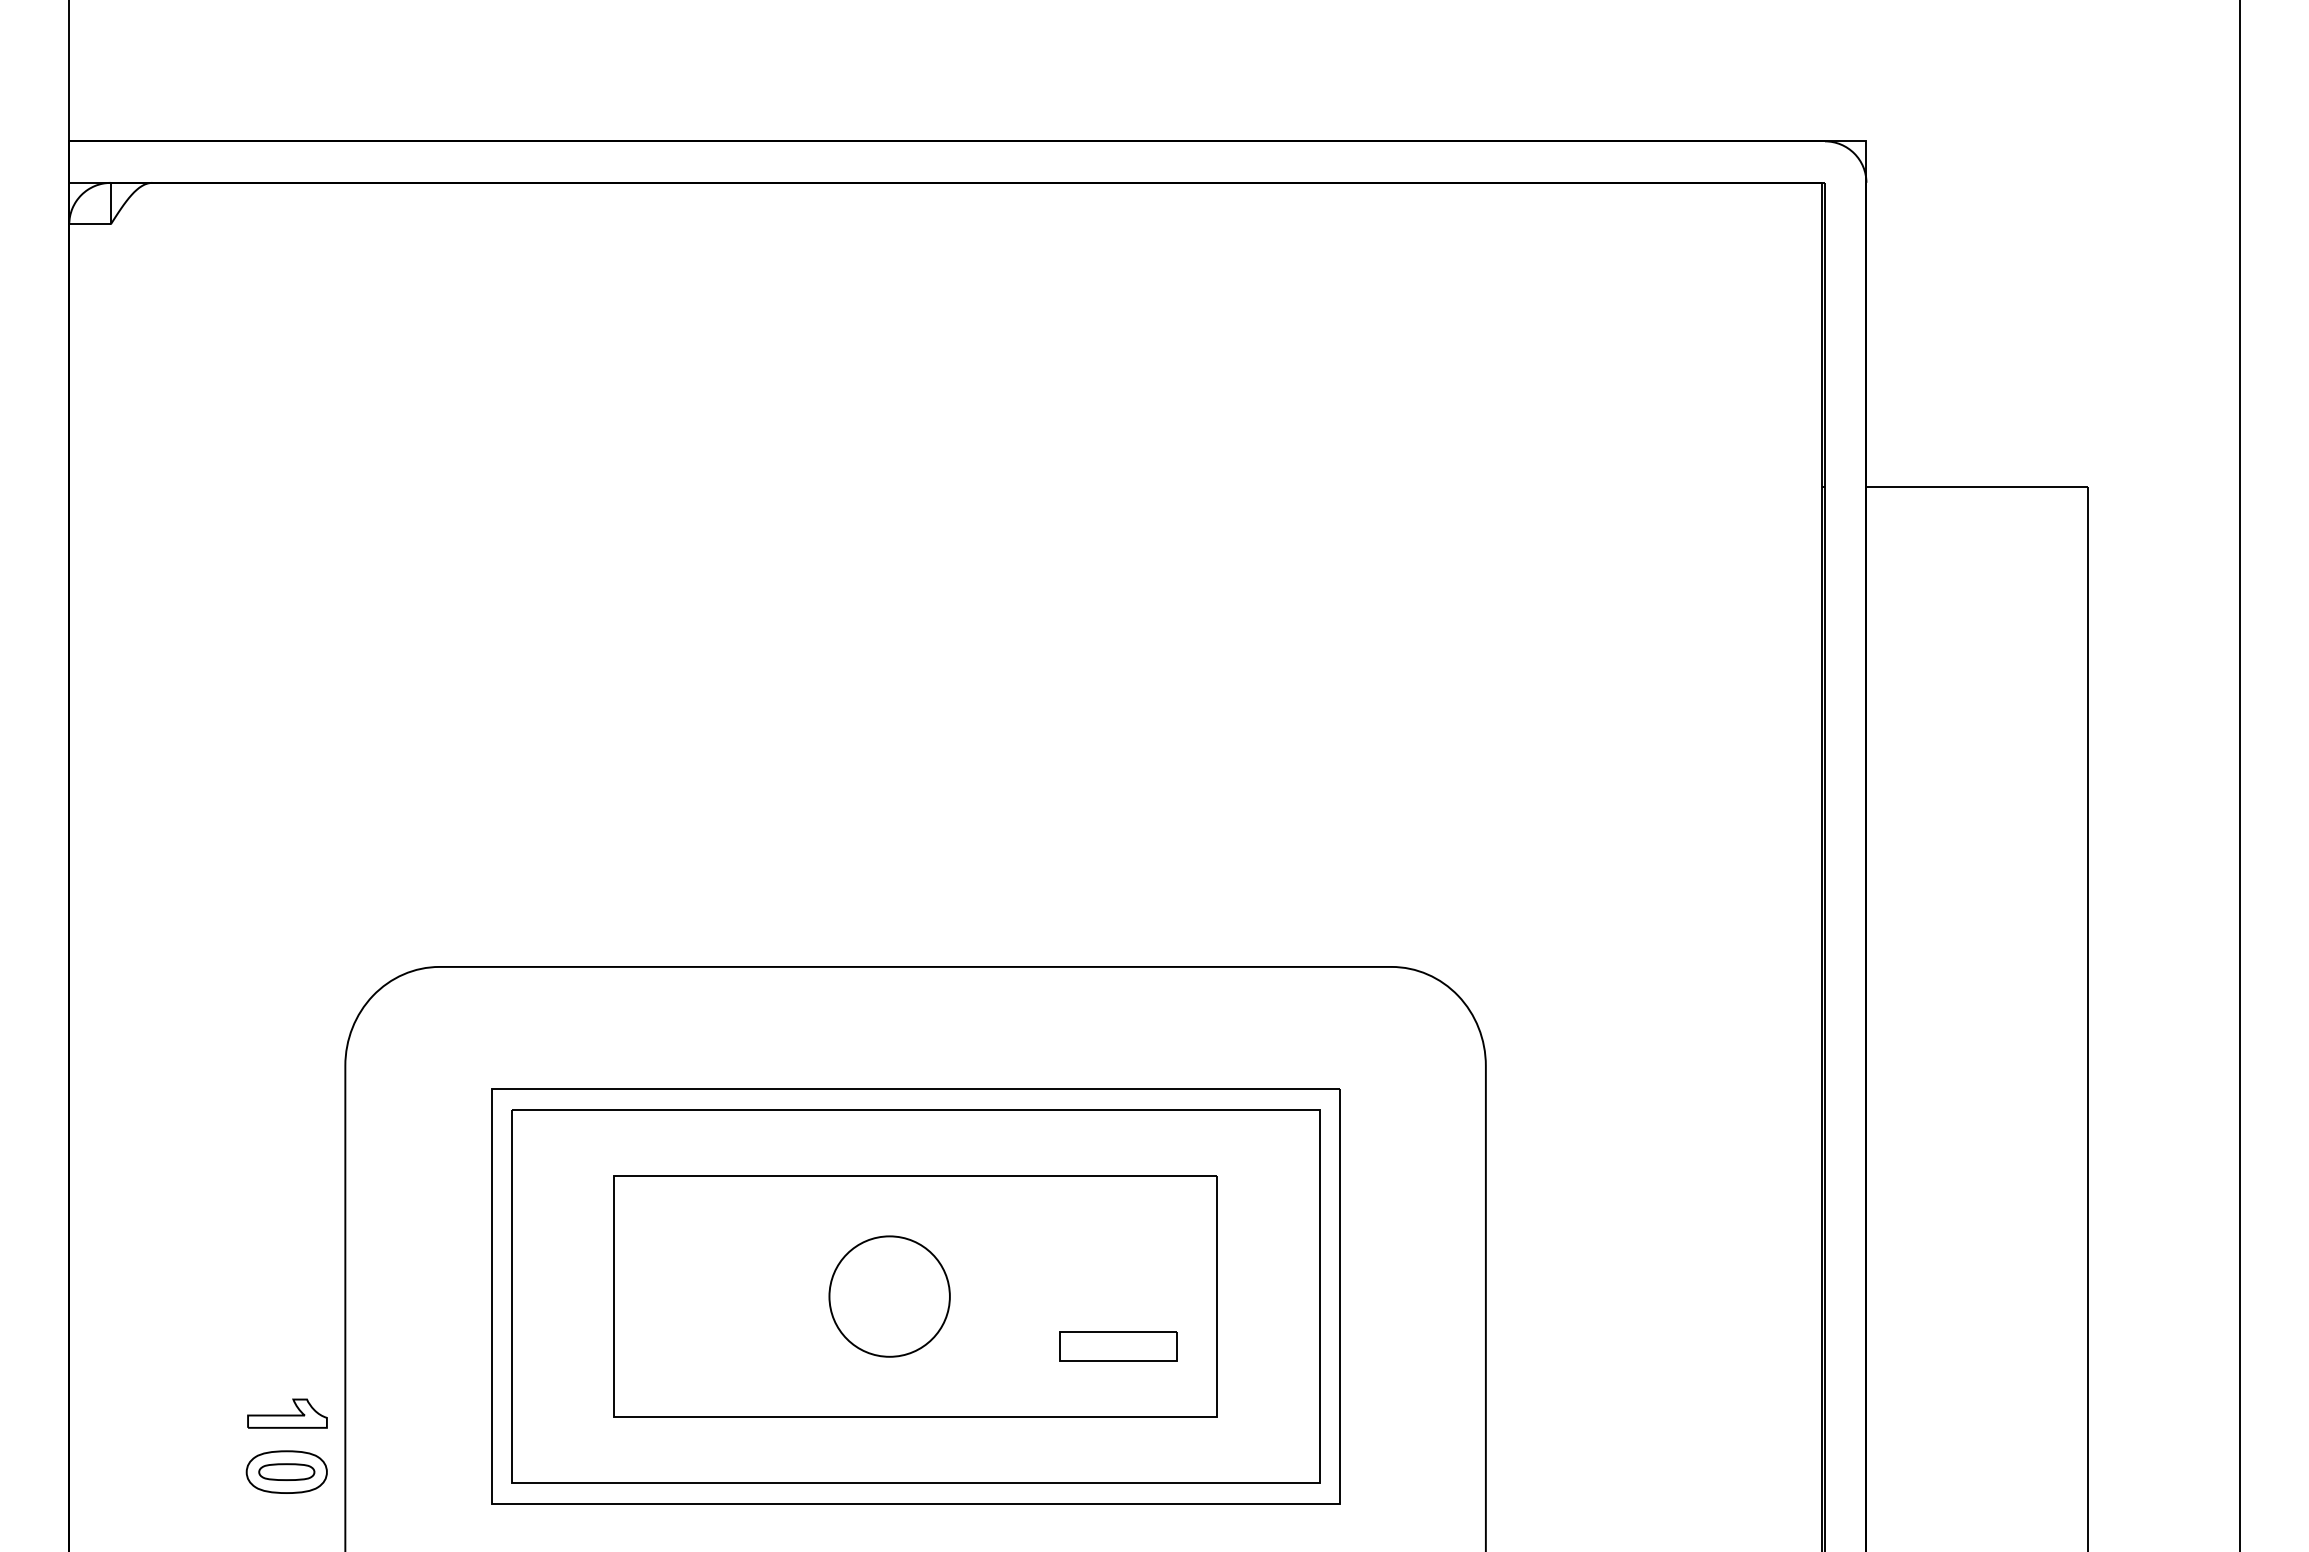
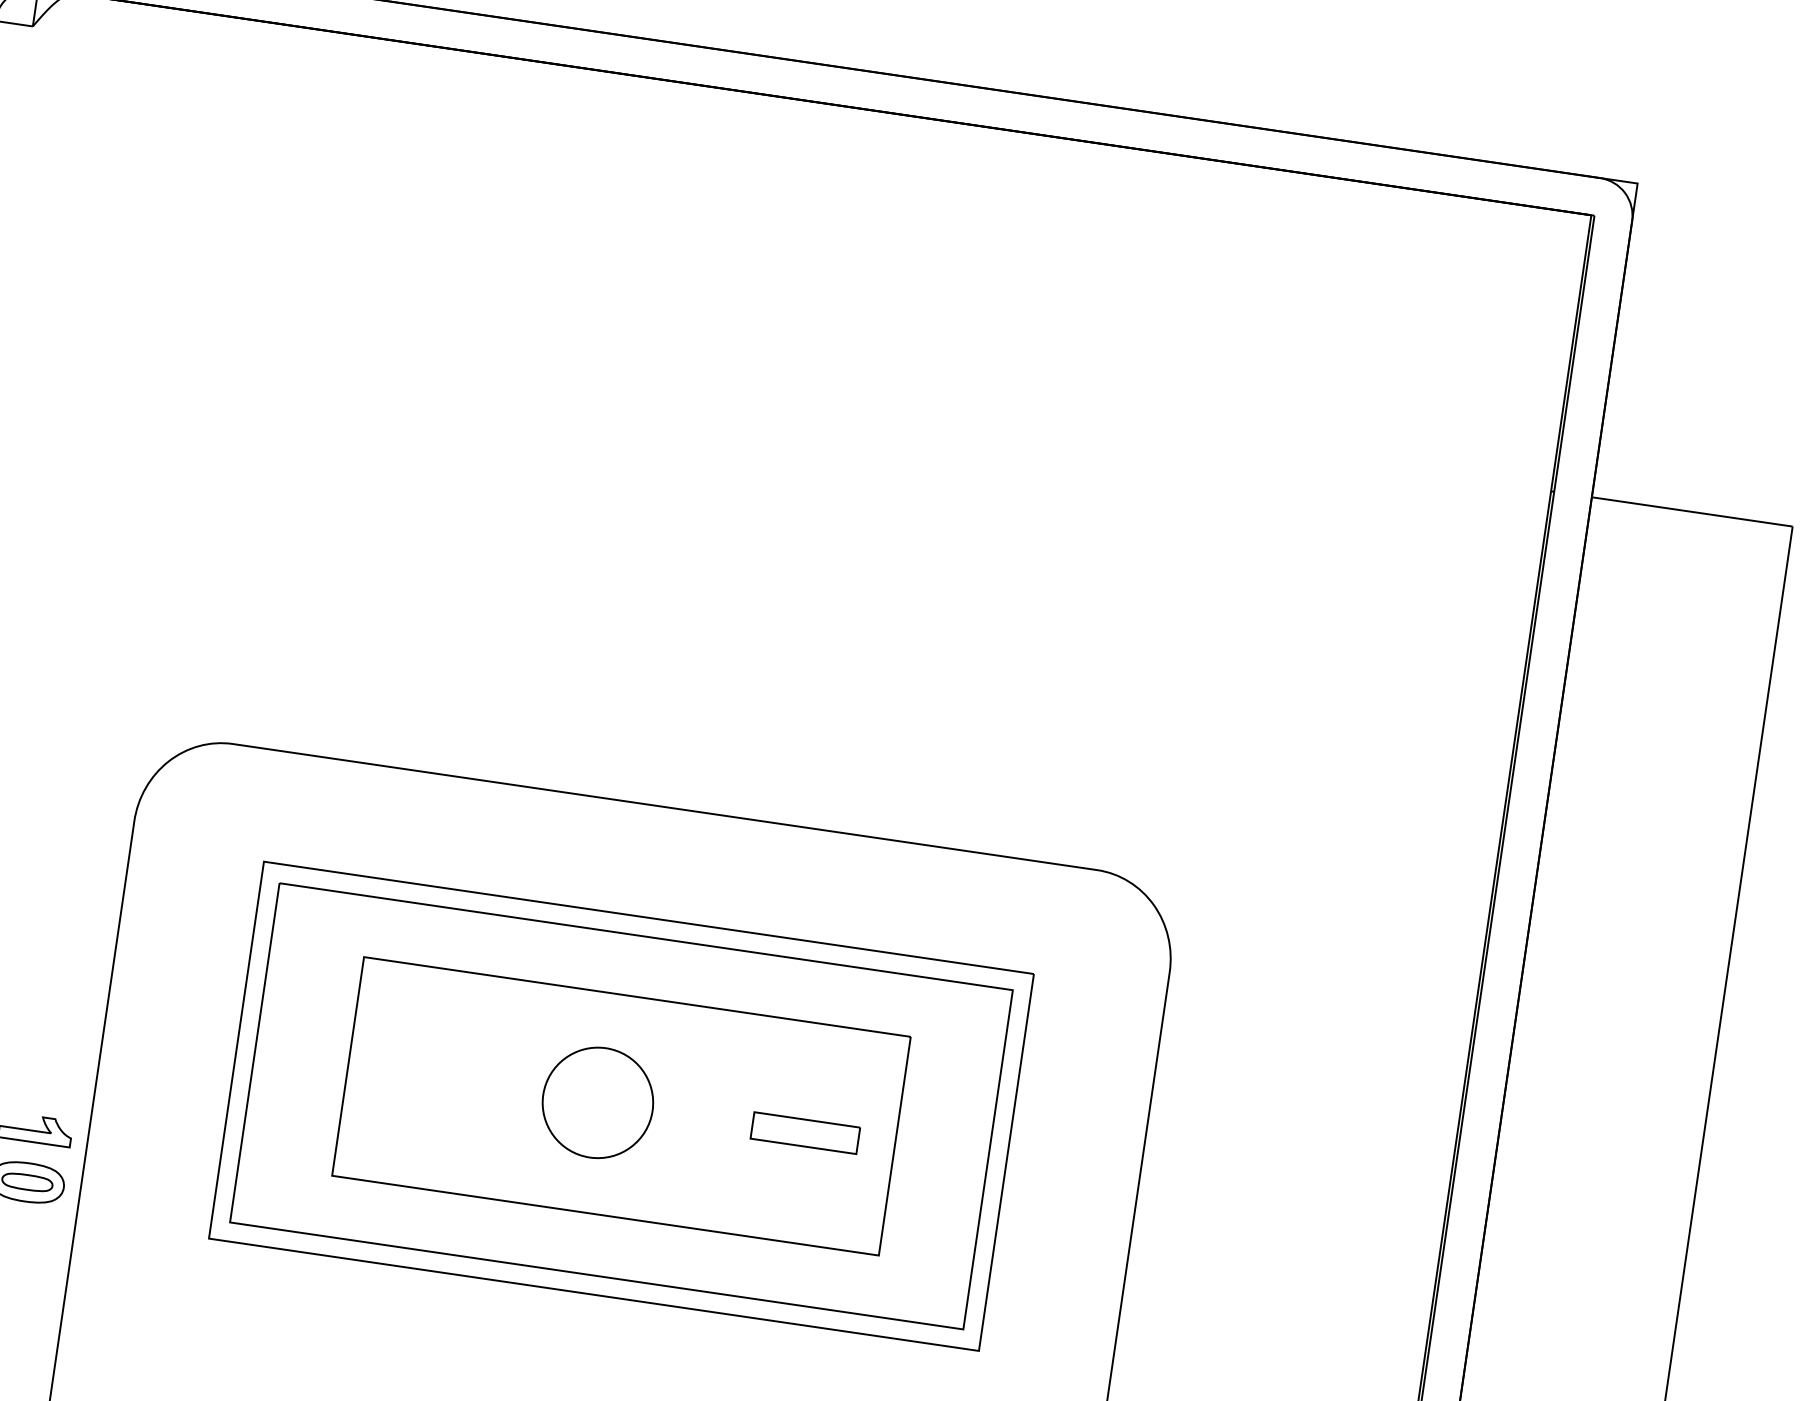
part: (1118, 1346) -> (805, 1133), moved

